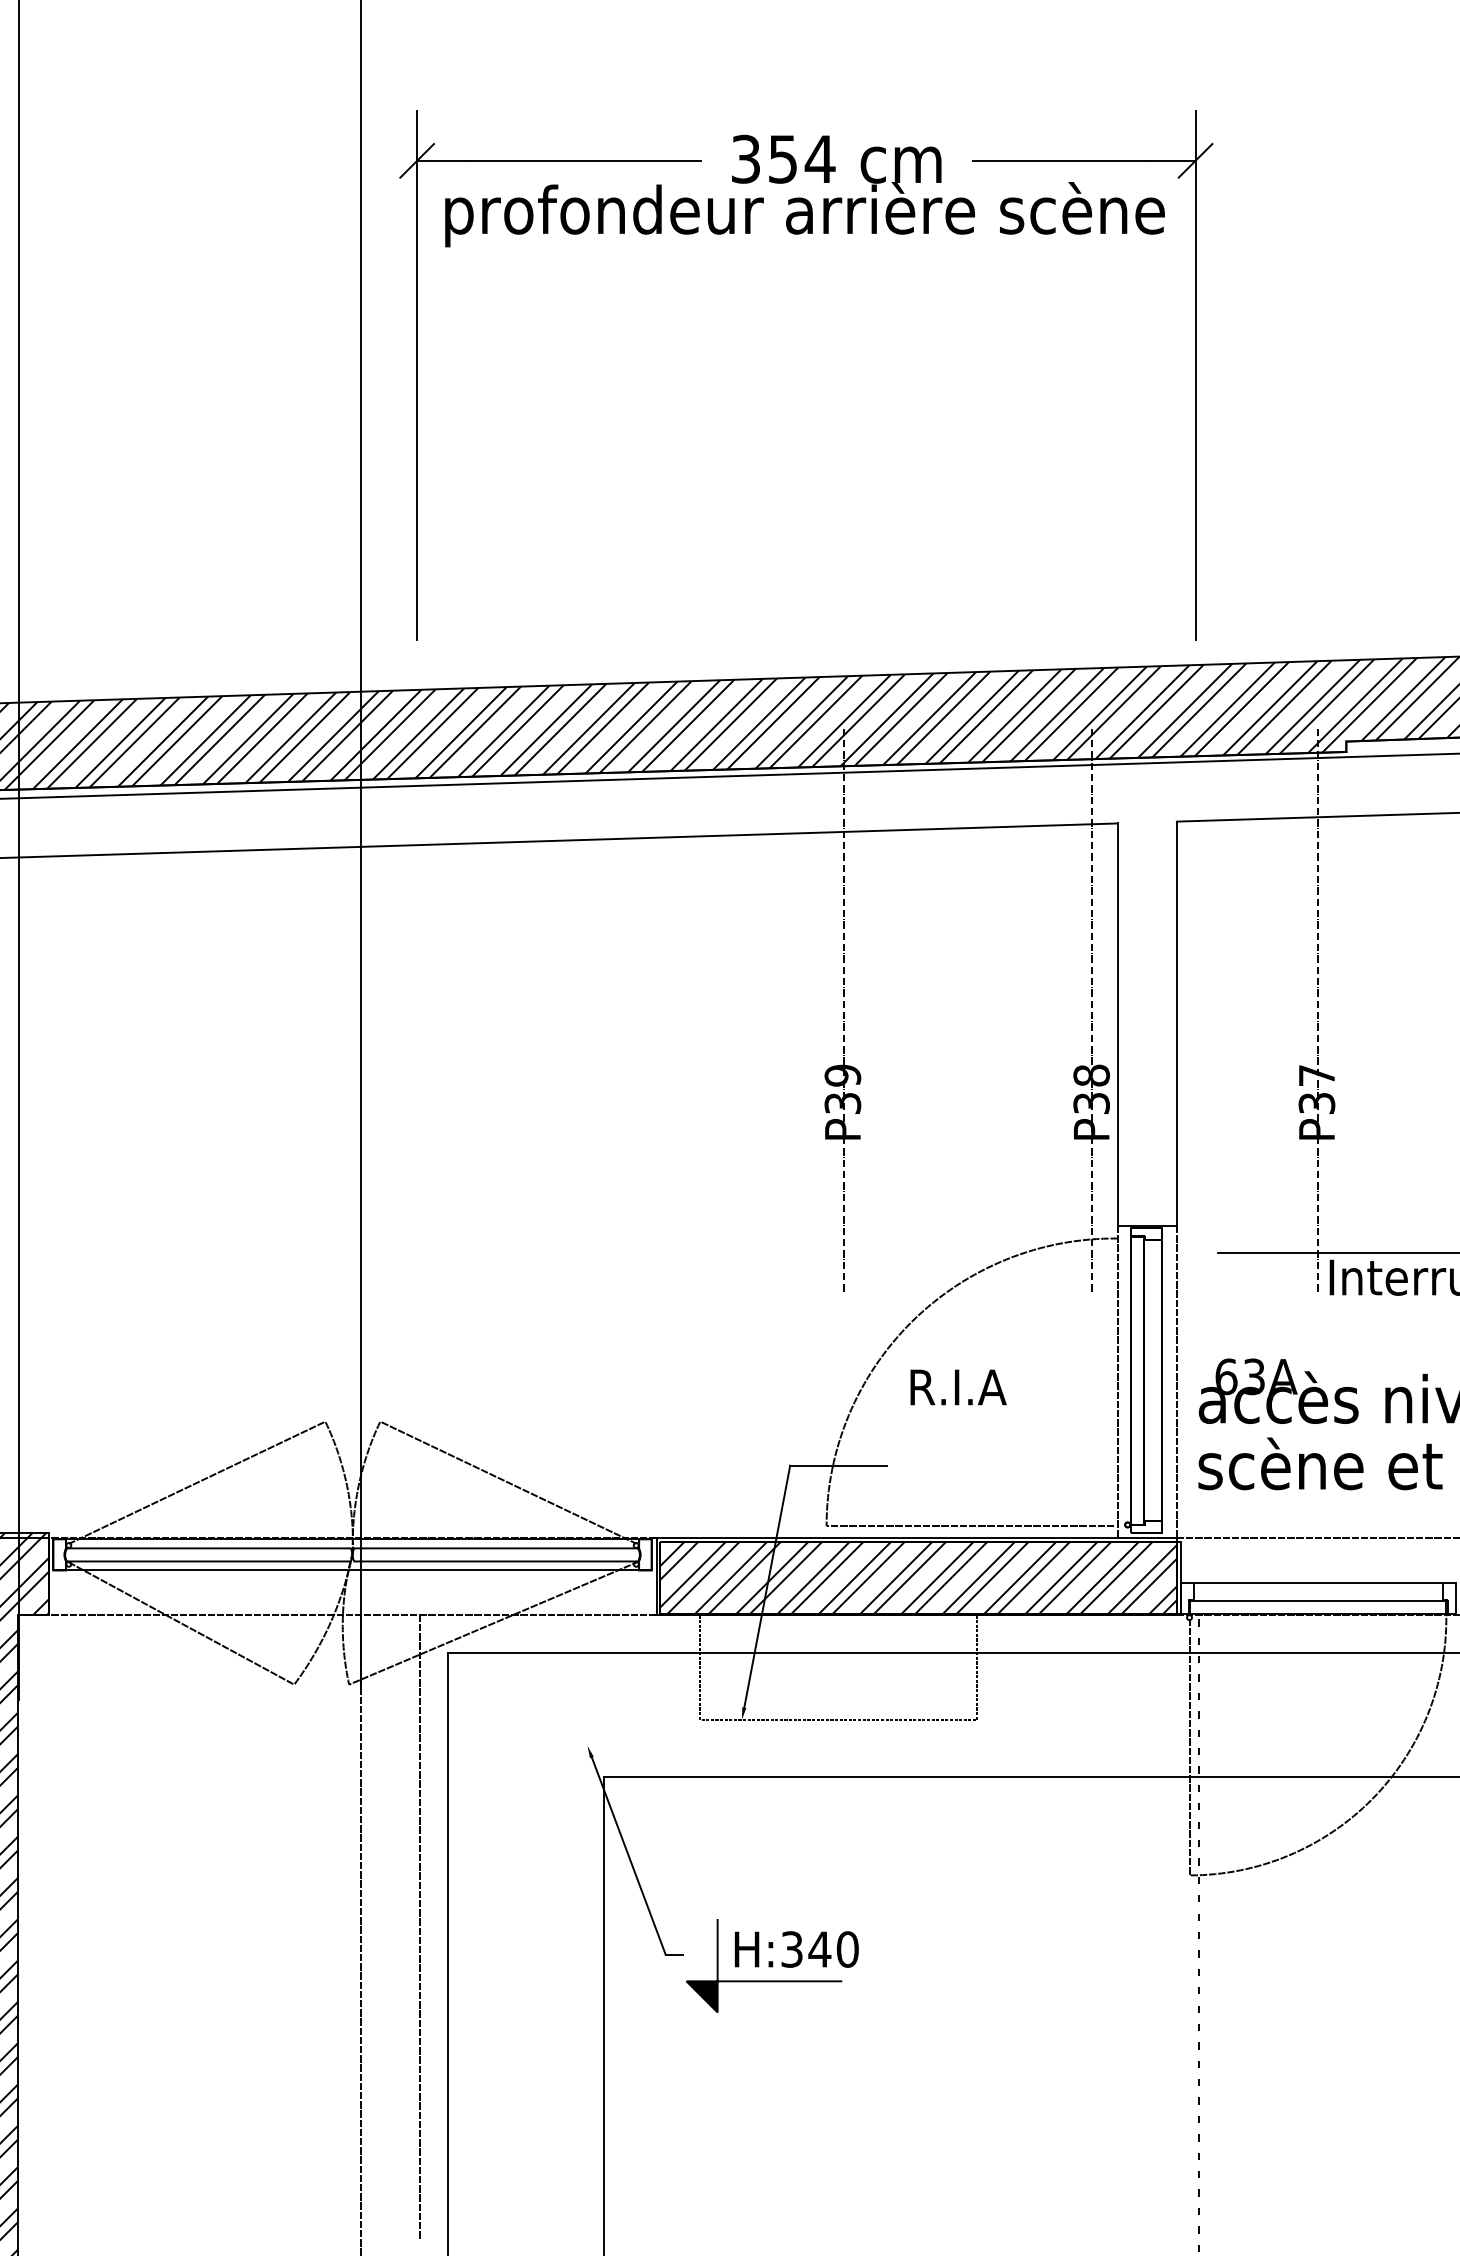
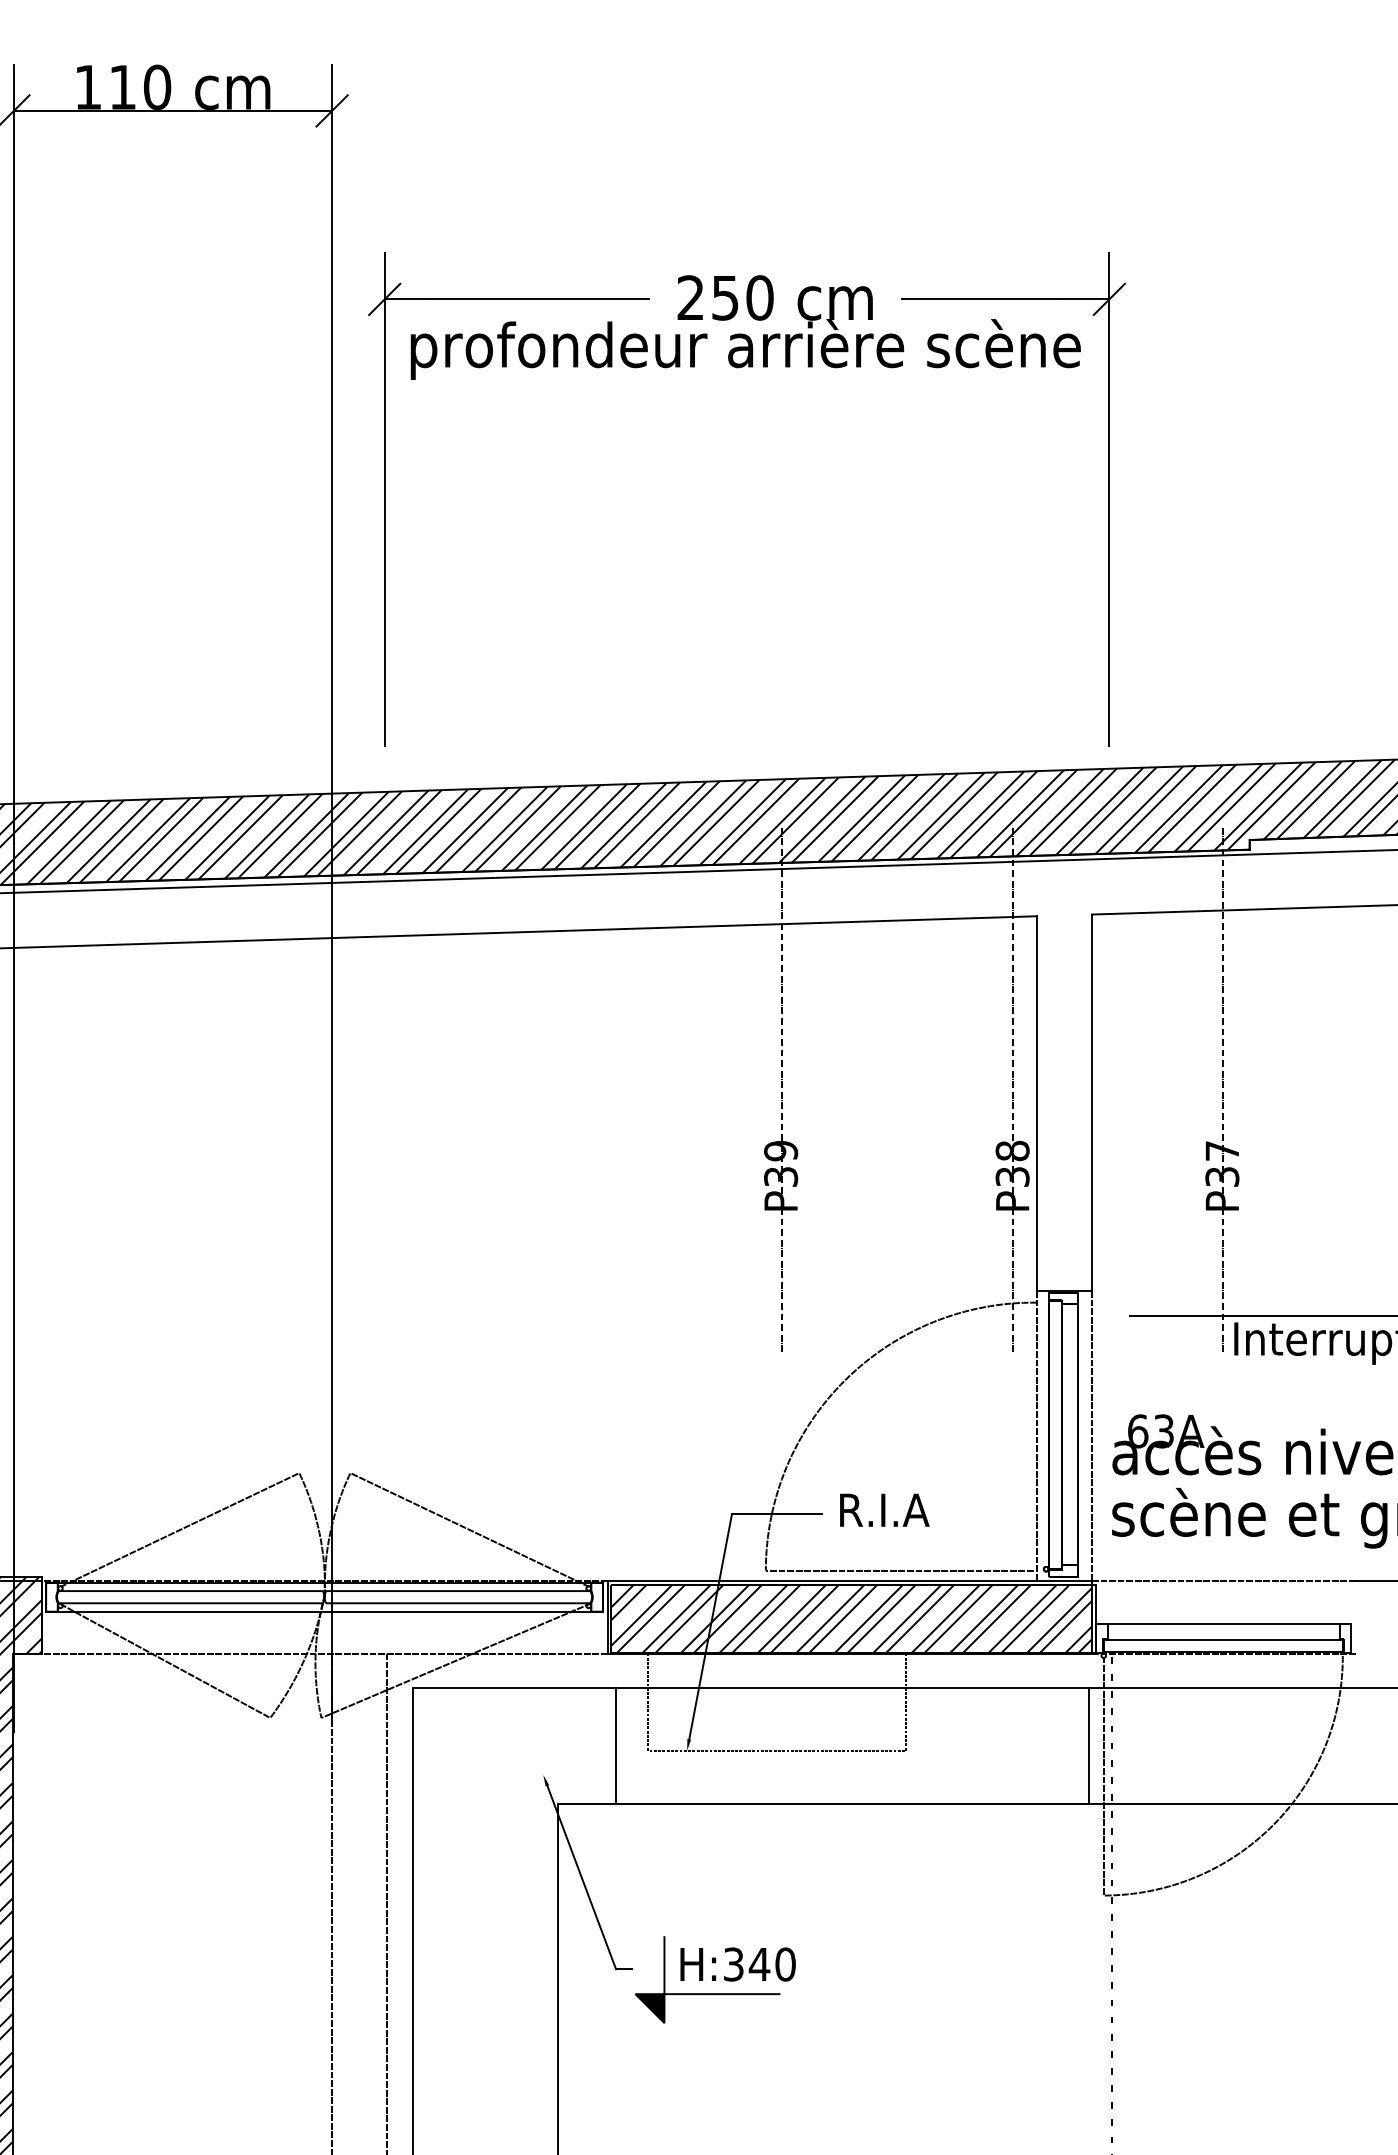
text: (783, 158) -> (725, 297), 354 -> 250
text: (958, 1386) -> (884, 1509), moved
line: (666, 1715) -> (616, 1746), added
line: (1173, 1715) -> (1088, 1746), added

